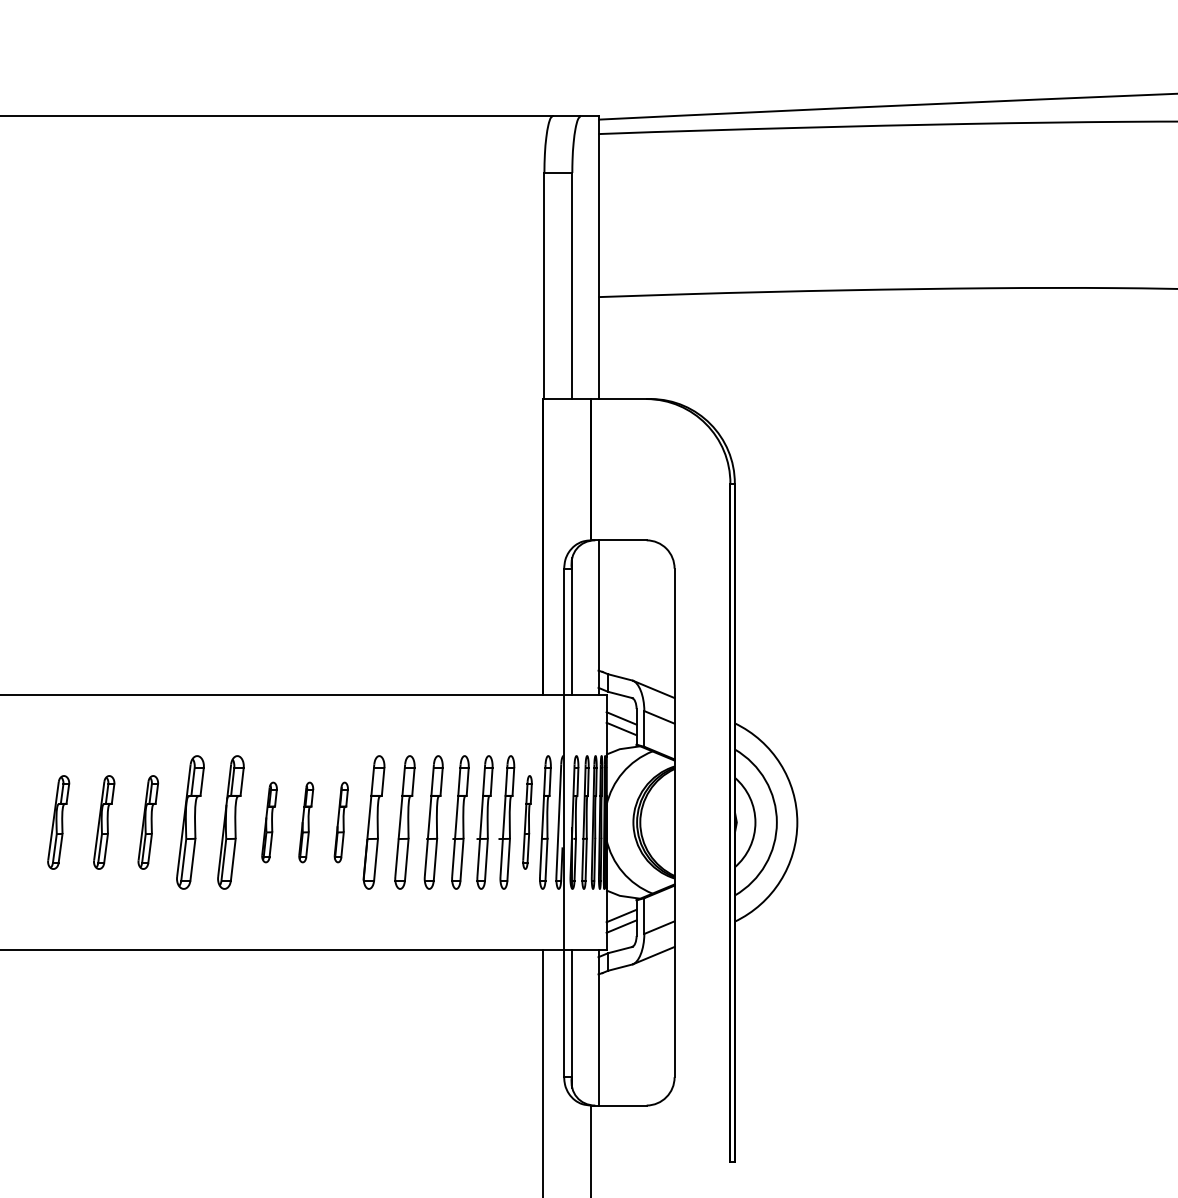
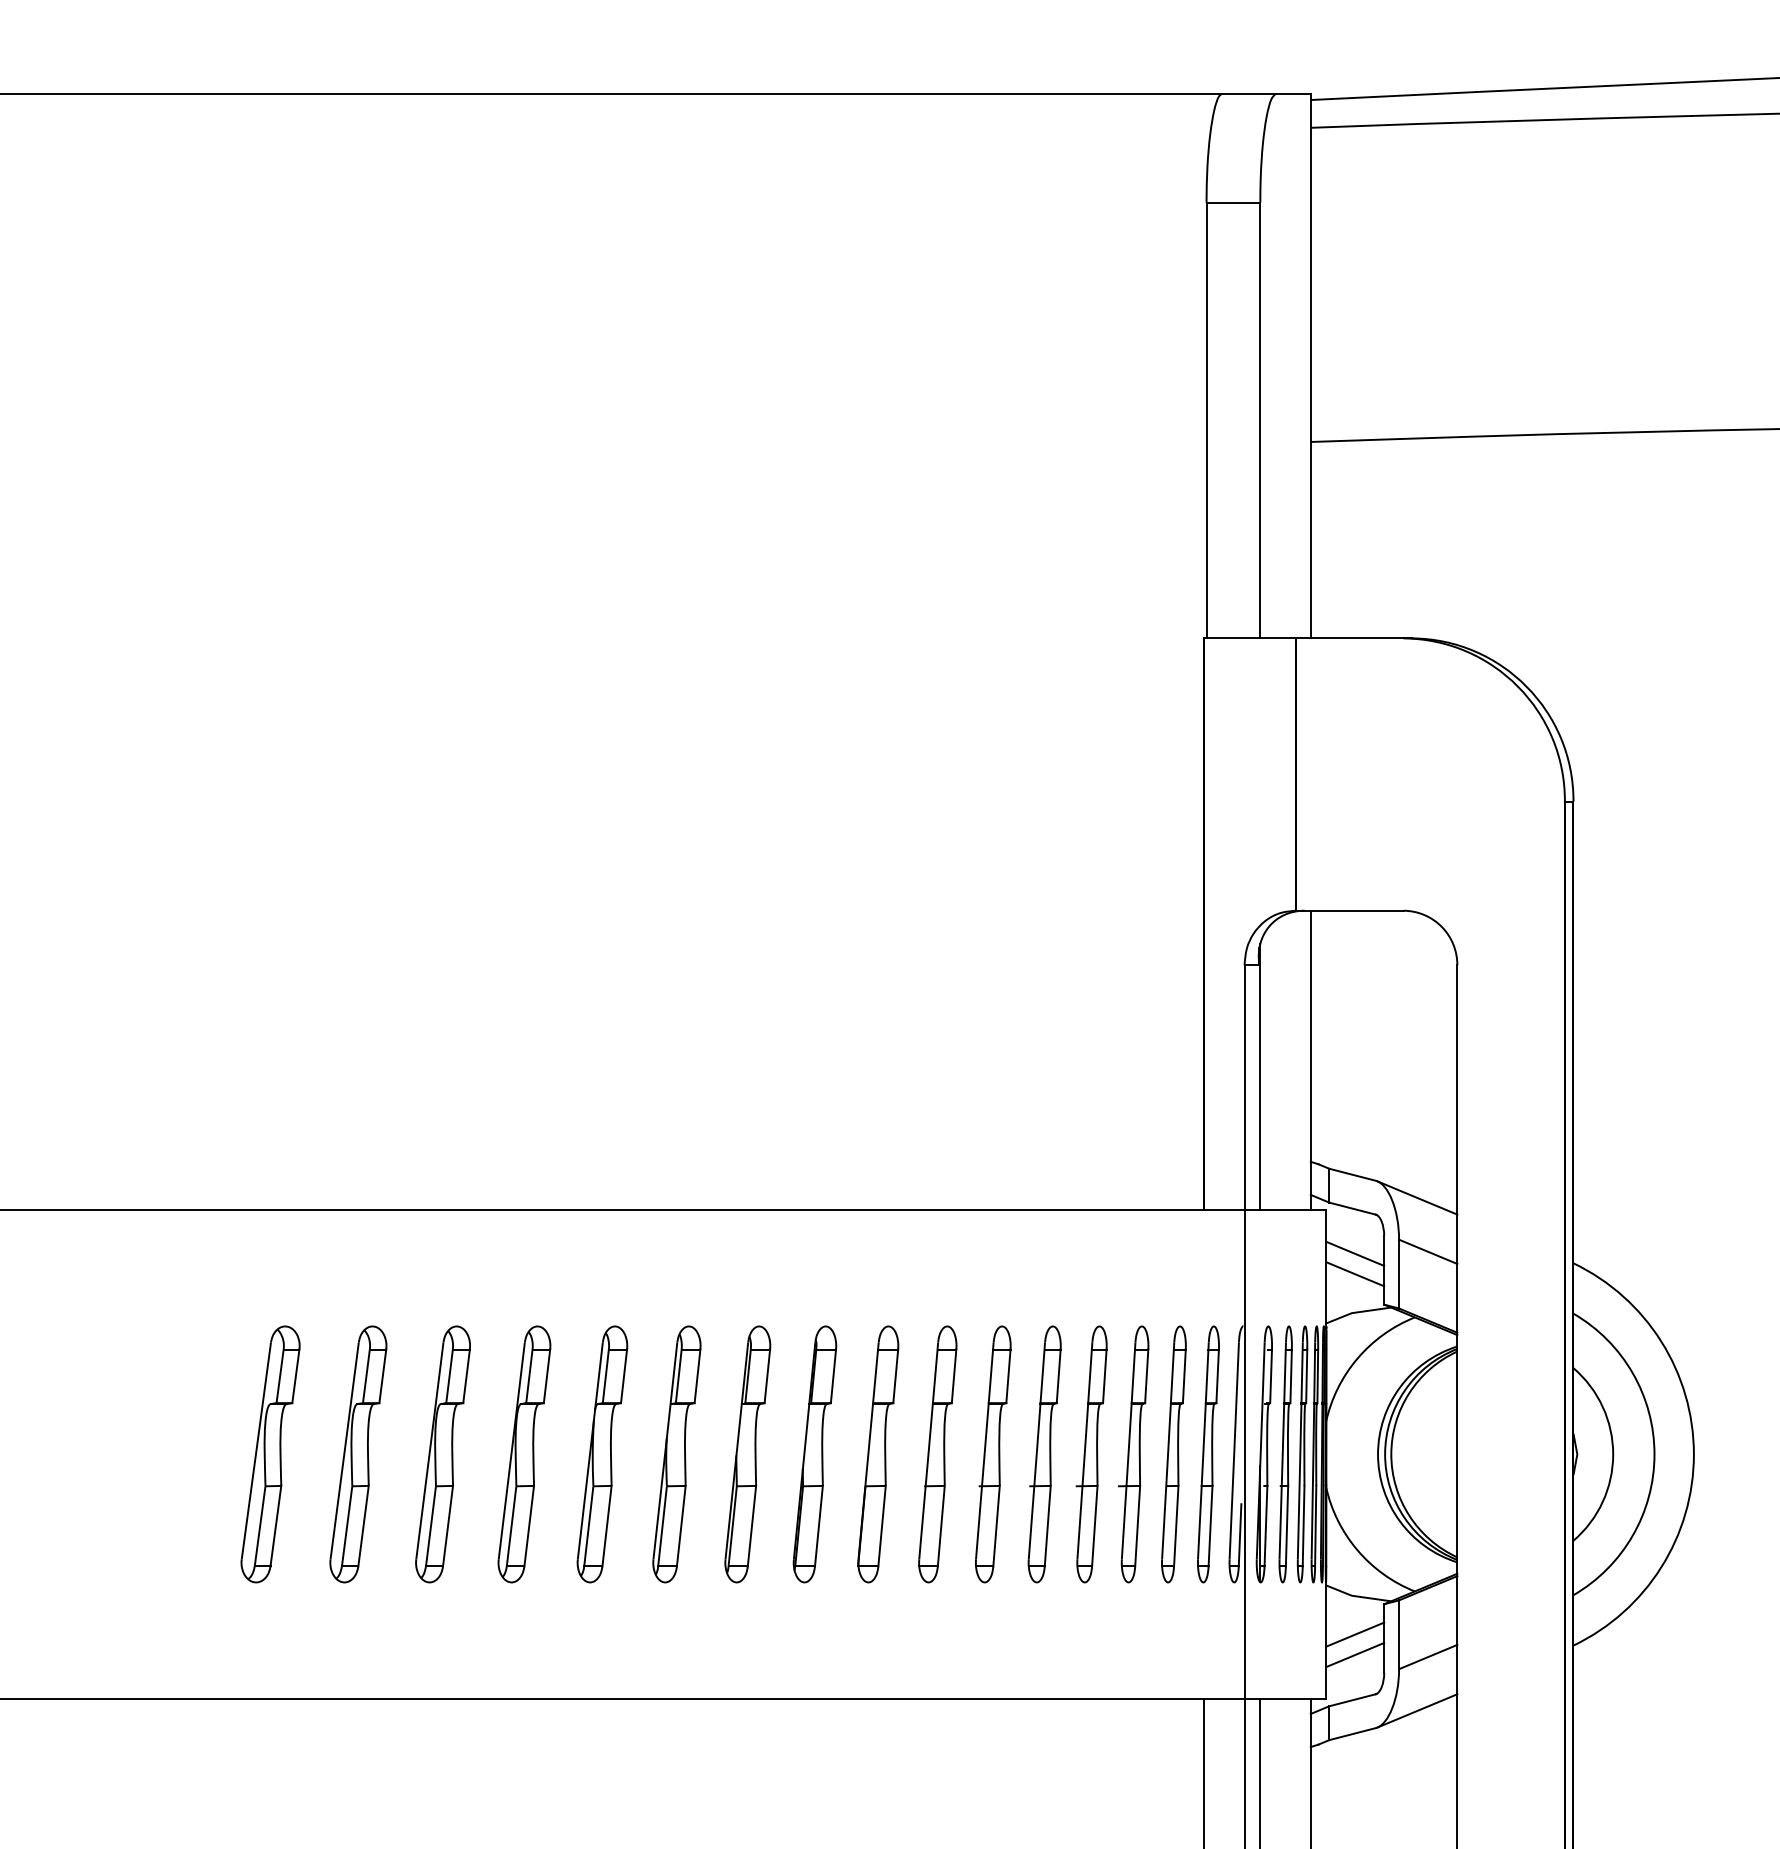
part: (58, 822) -> (270, 1454), size x1.43
part: (103, 822) -> (356, 1454), size x1.43
part: (148, 822) -> (443, 1454), size x1.43
part: (269, 822) -> (676, 1454), size x1.67
part: (305, 822) -> (746, 1454), size x1.67
part: (341, 822) -> (815, 1454), size x1.67
part: (527, 822) -> (1173, 1454), size x1.43

